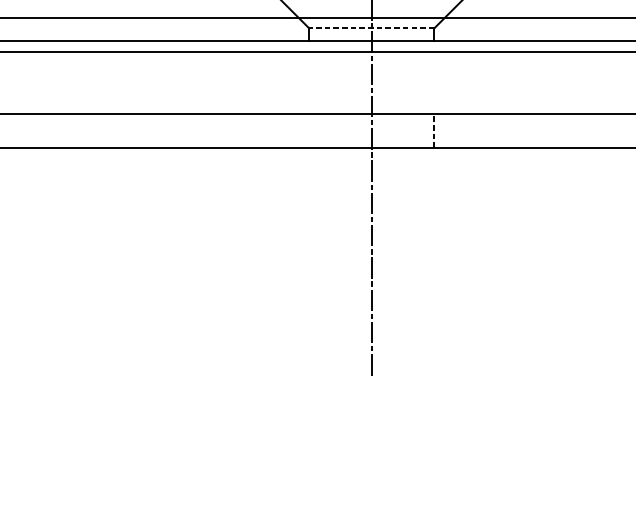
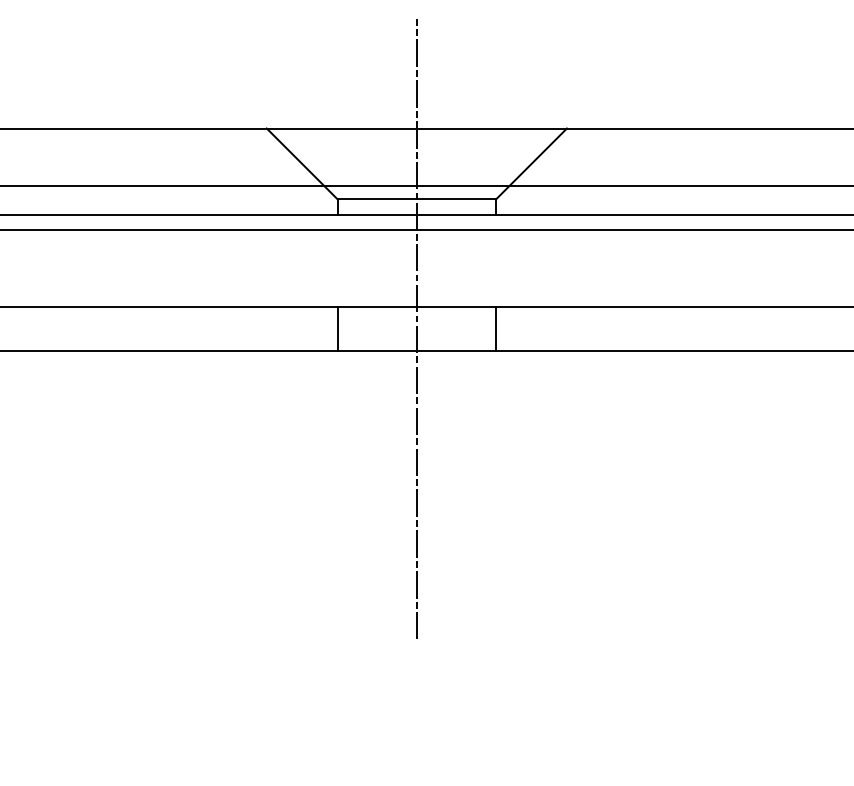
line: (371, 28) -> (416, 199), dashed -> solid
line: (309, 130) -> (337, 328), added
line: (434, 131) -> (496, 329), dashed -> solid

